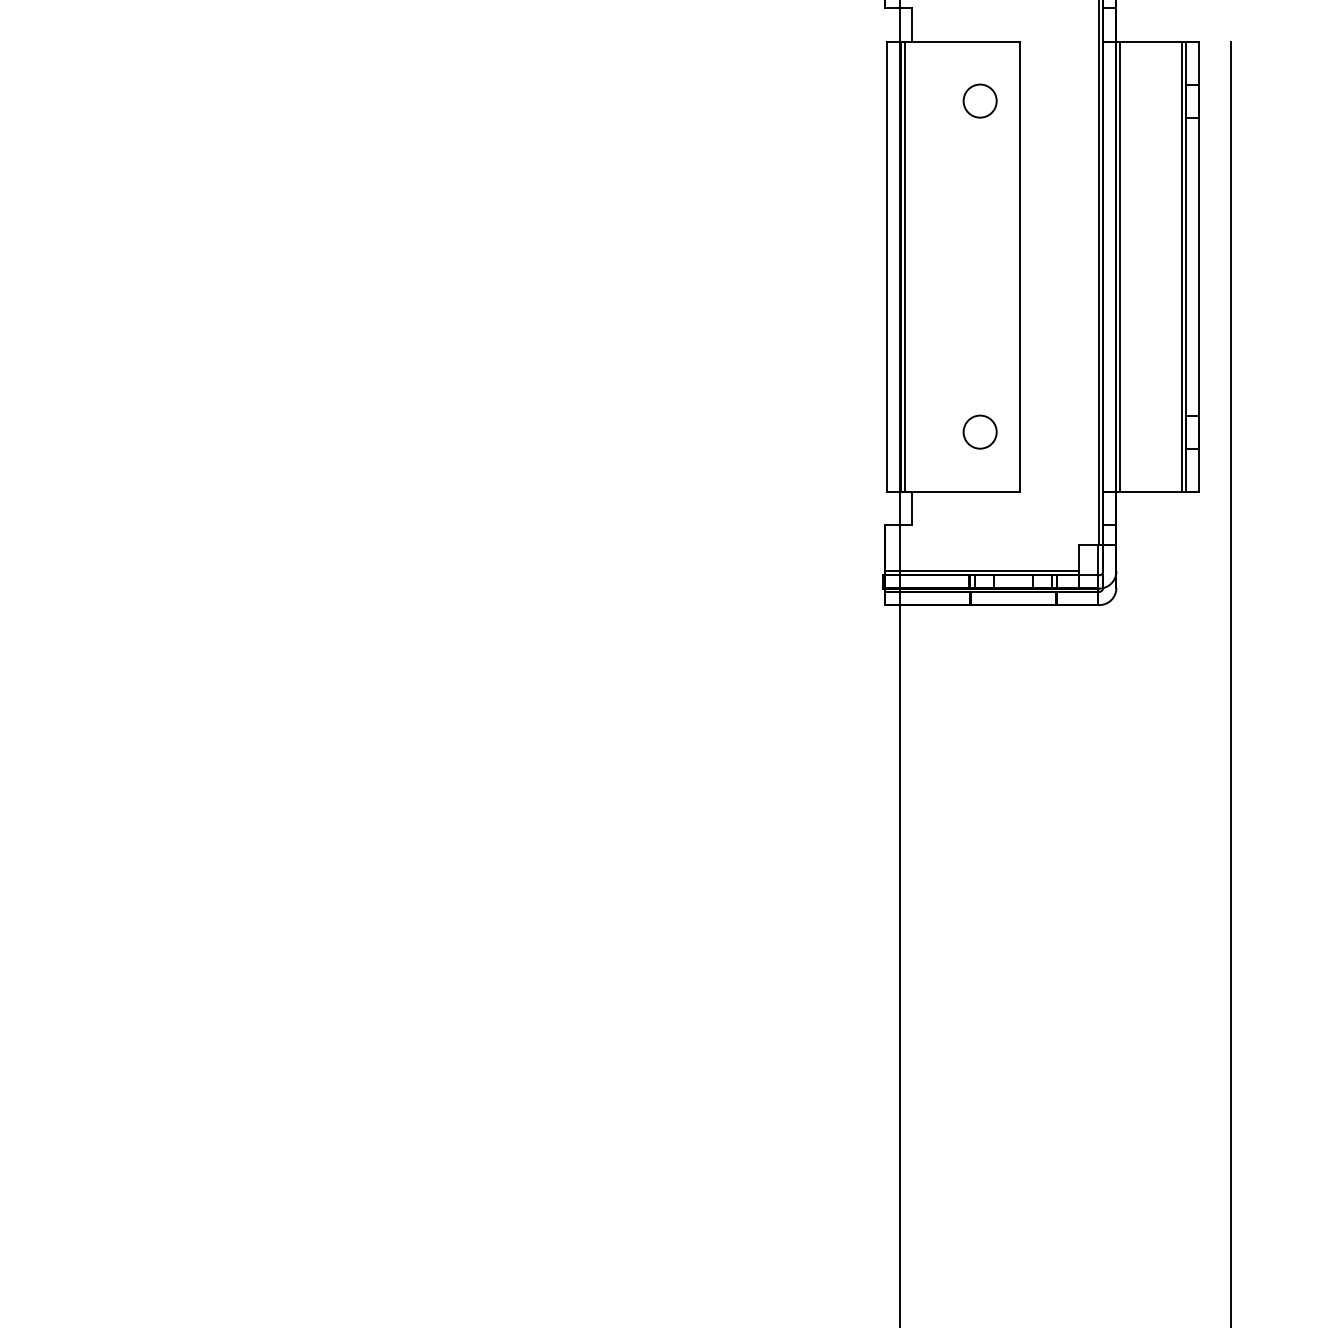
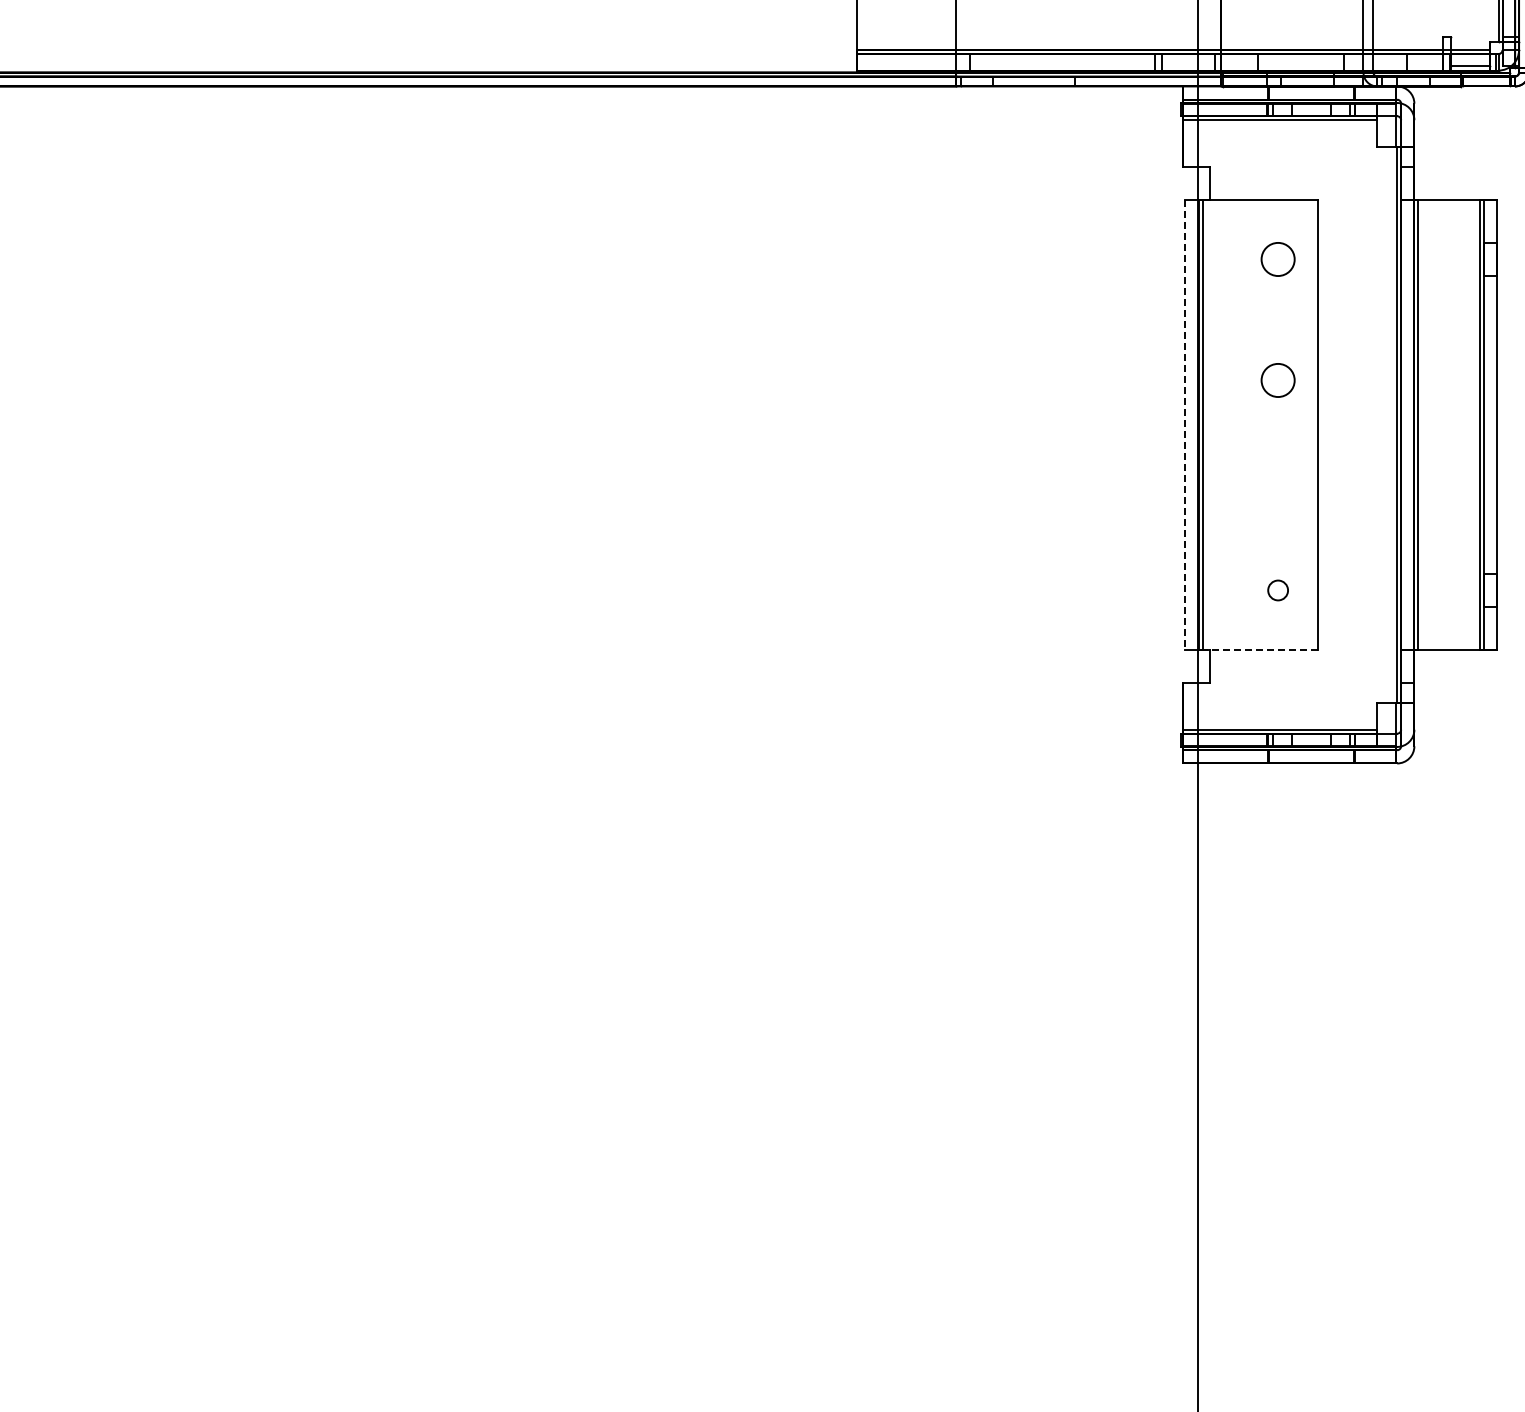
circle: (979, 222) -> (1277, 380), added
line: (887, 267) -> (1185, 425), solid -> dashed
circle: (979, 432) -> (1277, 590), size x0.6
line: (962, 492) -> (1260, 650), solid -> dashed

